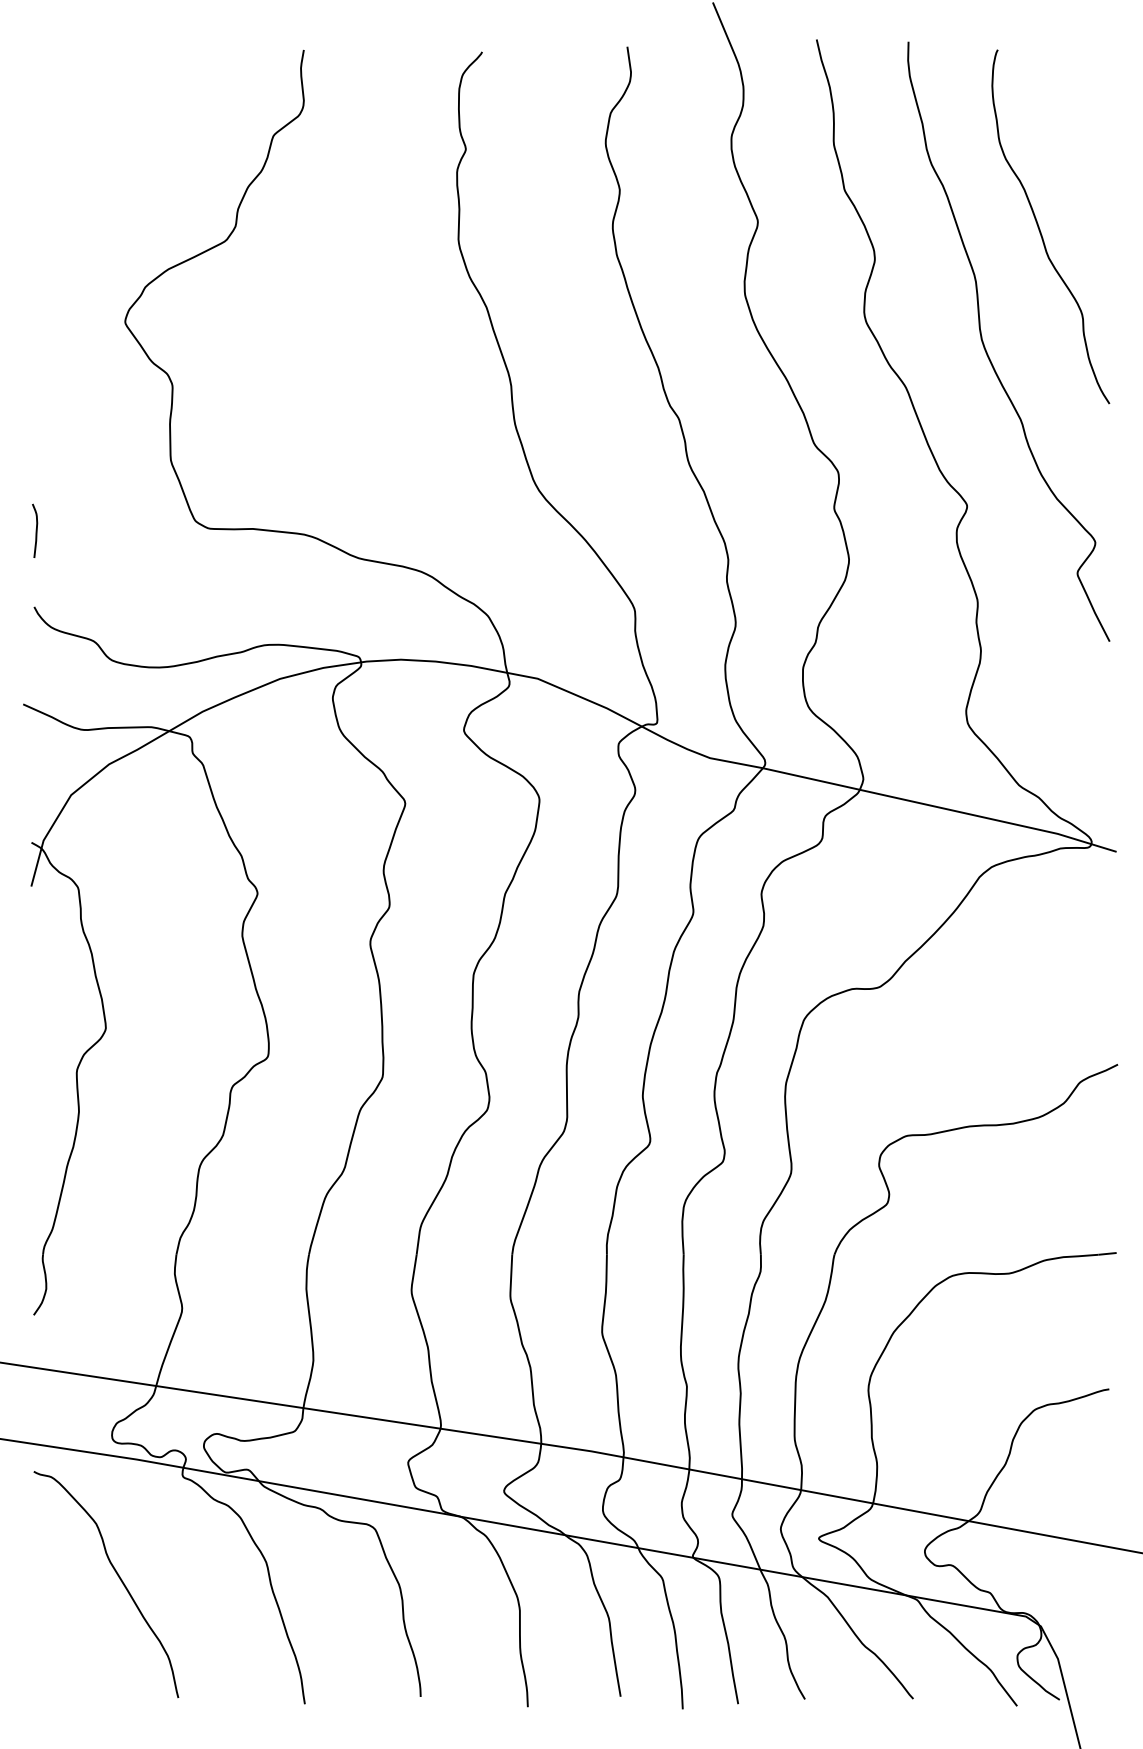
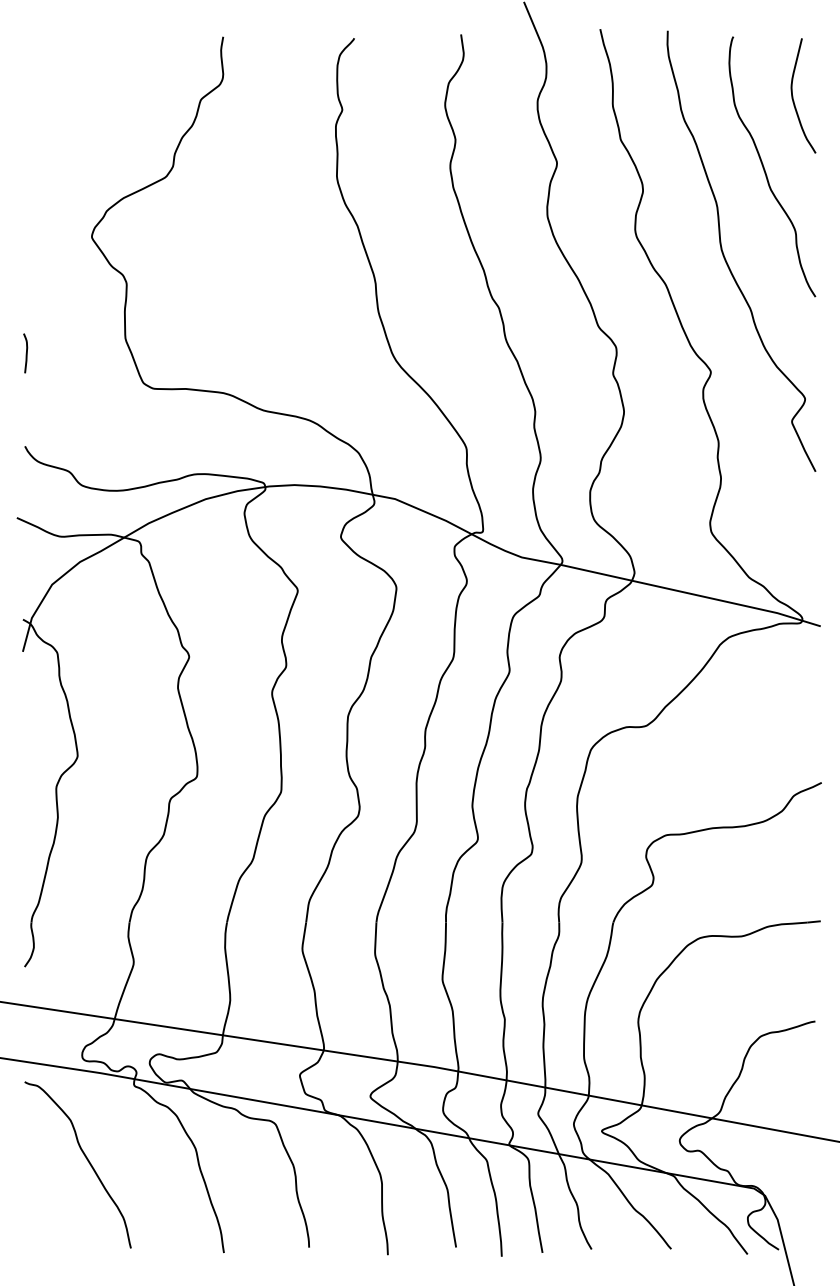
curve: (1079, 129) -> (793, 95), added
curve: (34, 531) -> (25, 353), moved

